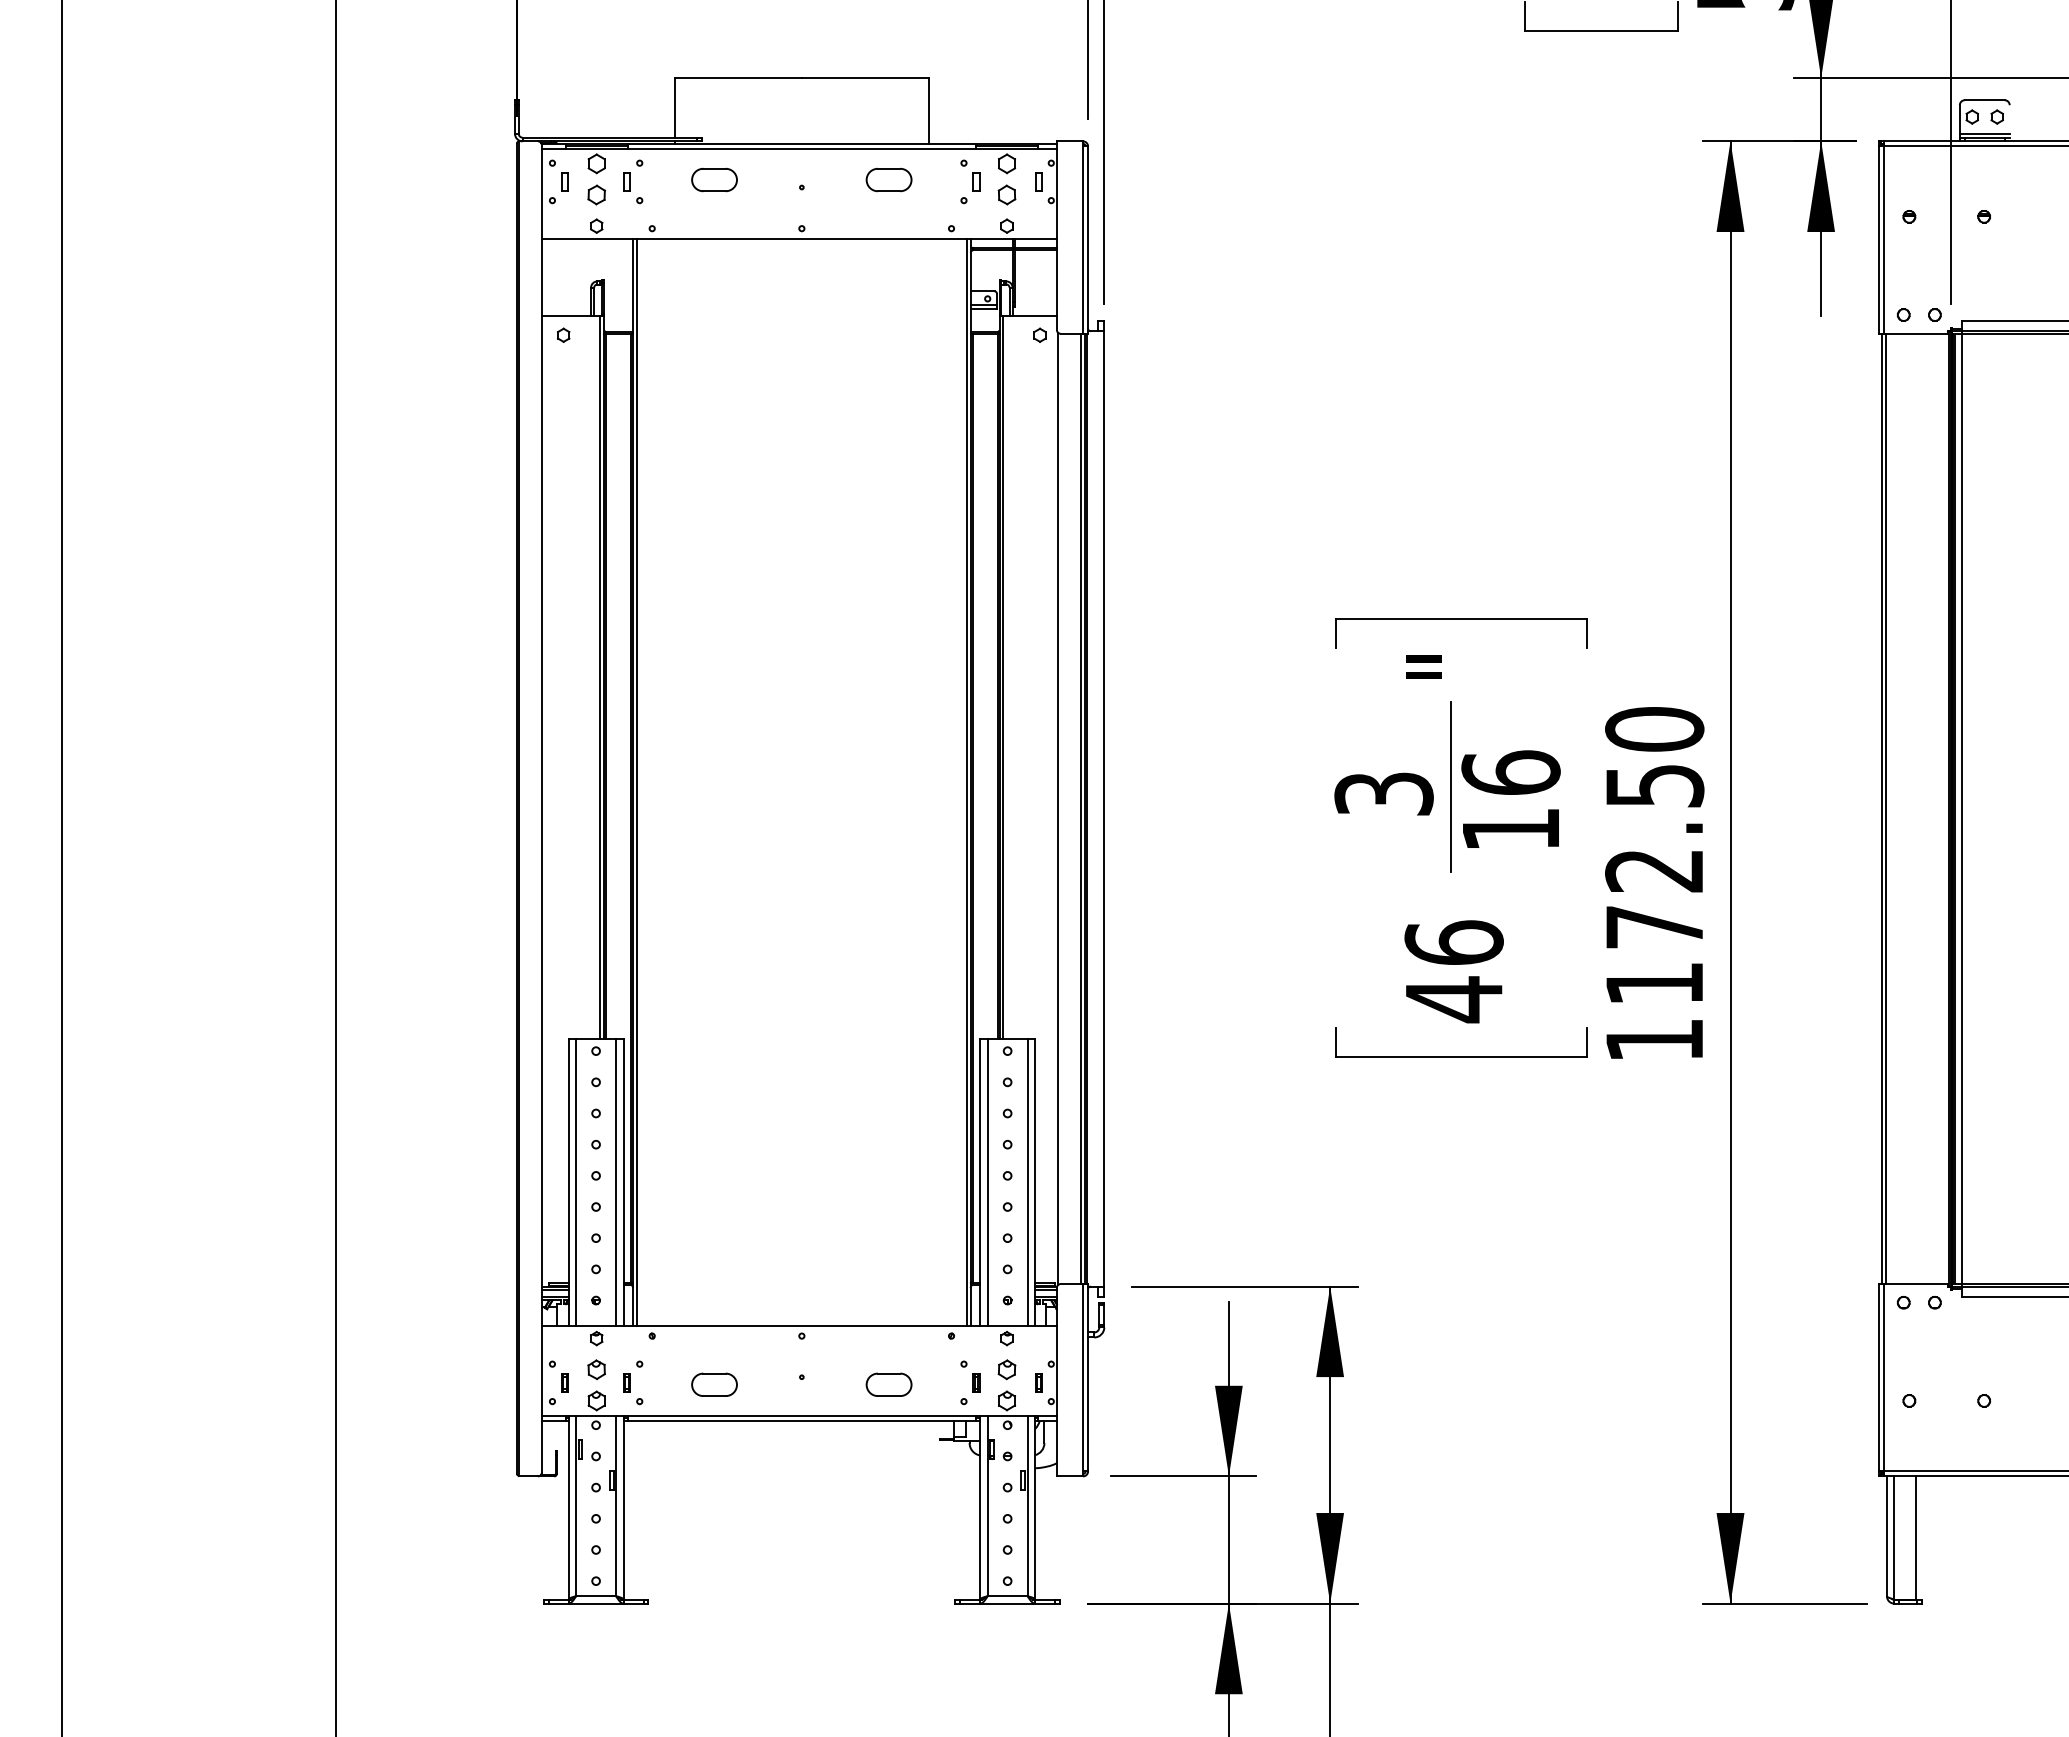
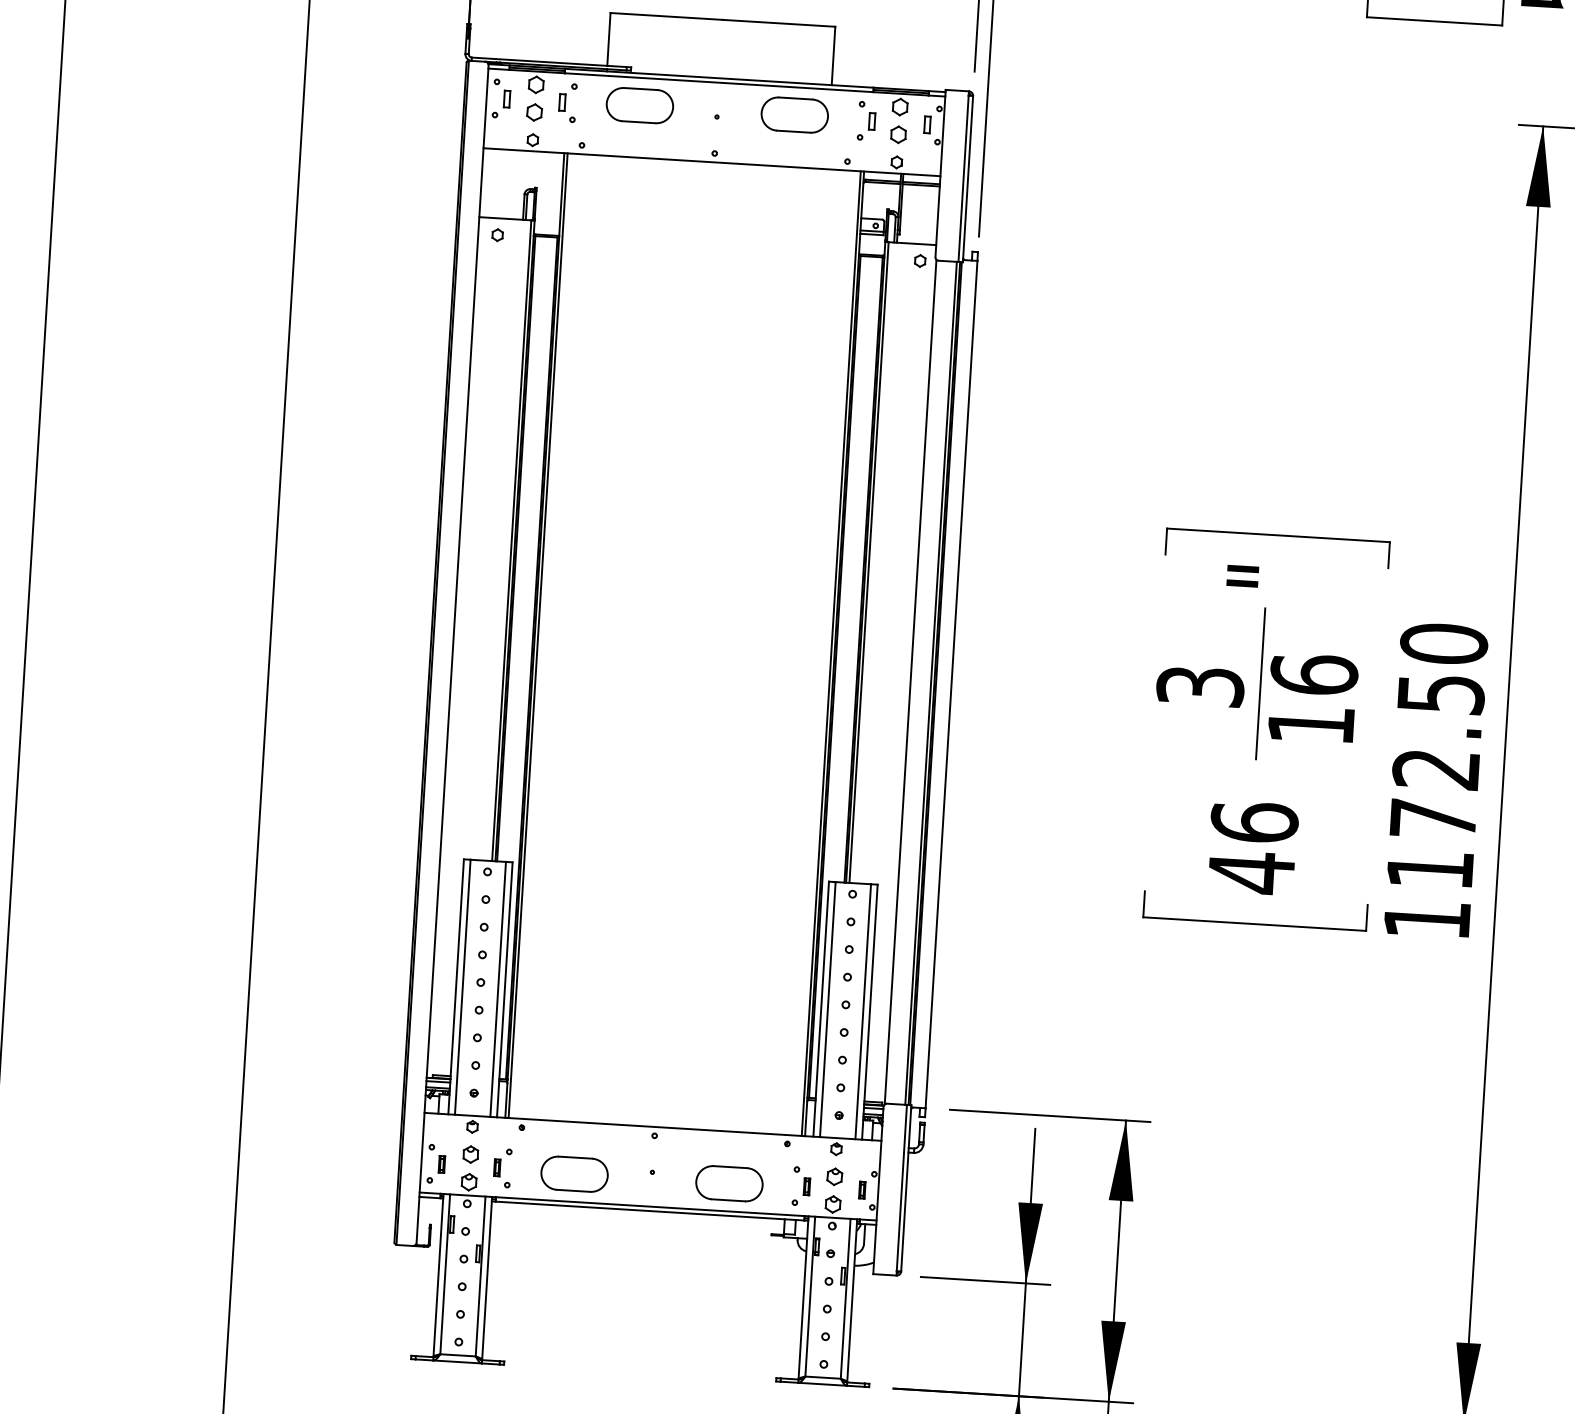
part: (714, 179) -> (639, 105), size x1.67
part: (888, 179) -> (794, 114), size x1.67
part: (714, 1384) -> (574, 1174), size x1.67
part: (888, 1384) -> (728, 1183), size x1.67

